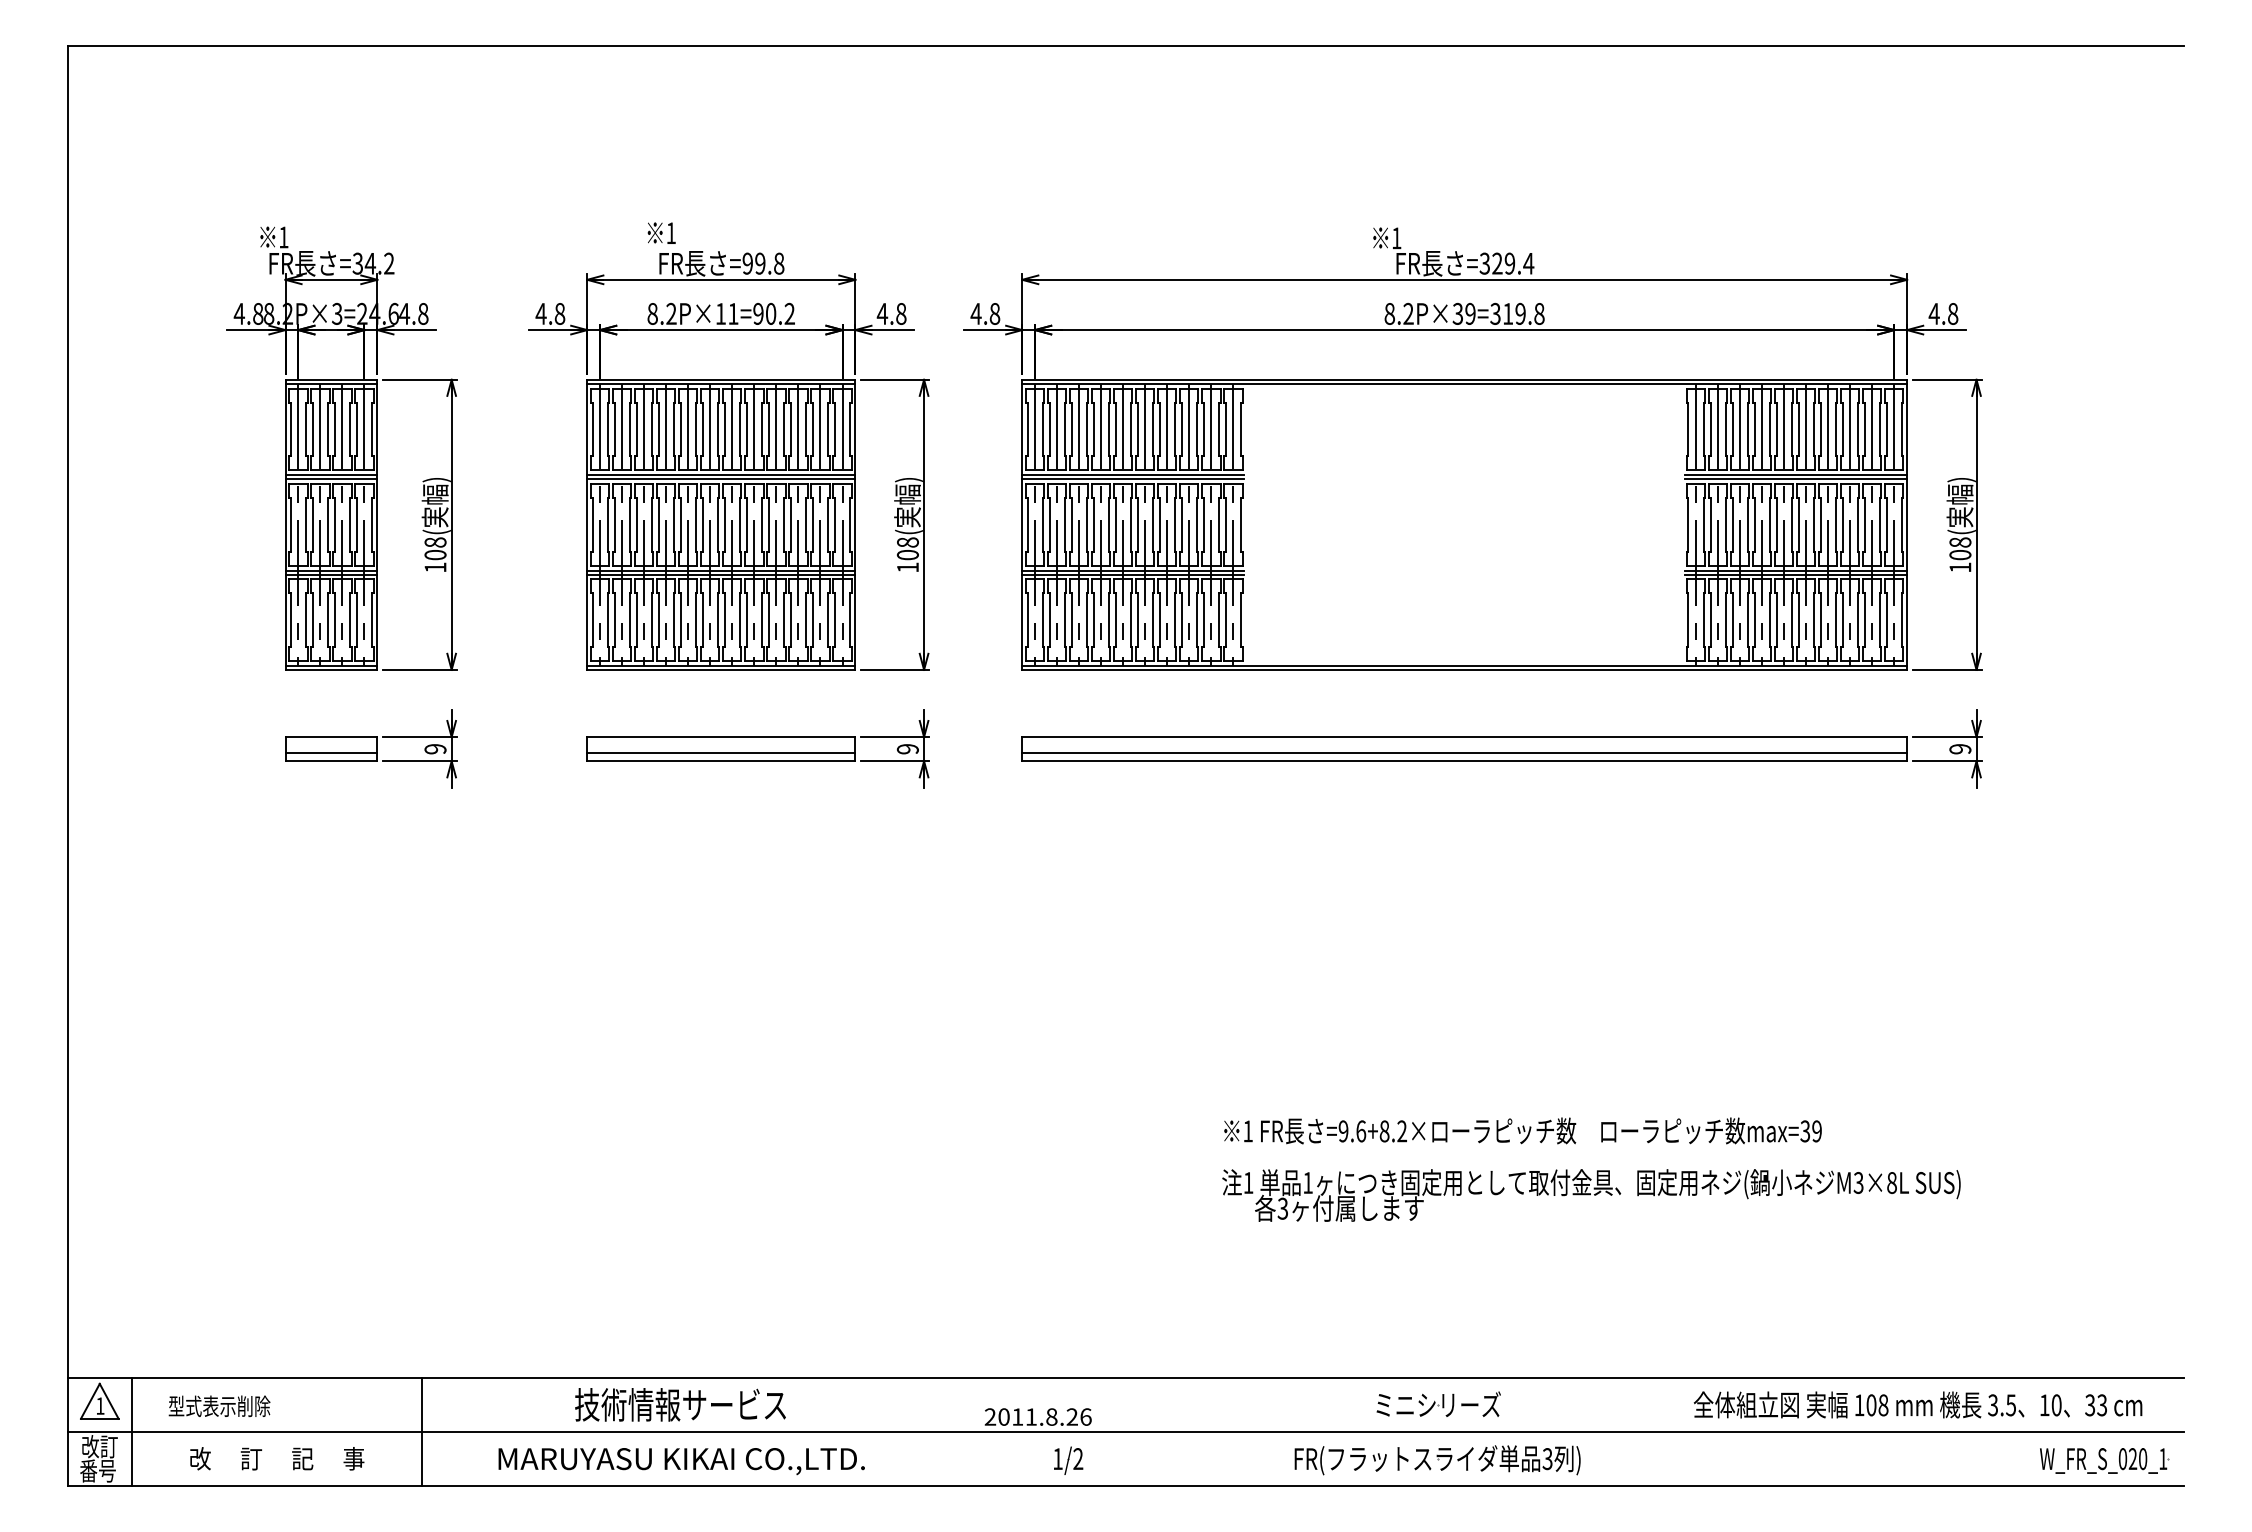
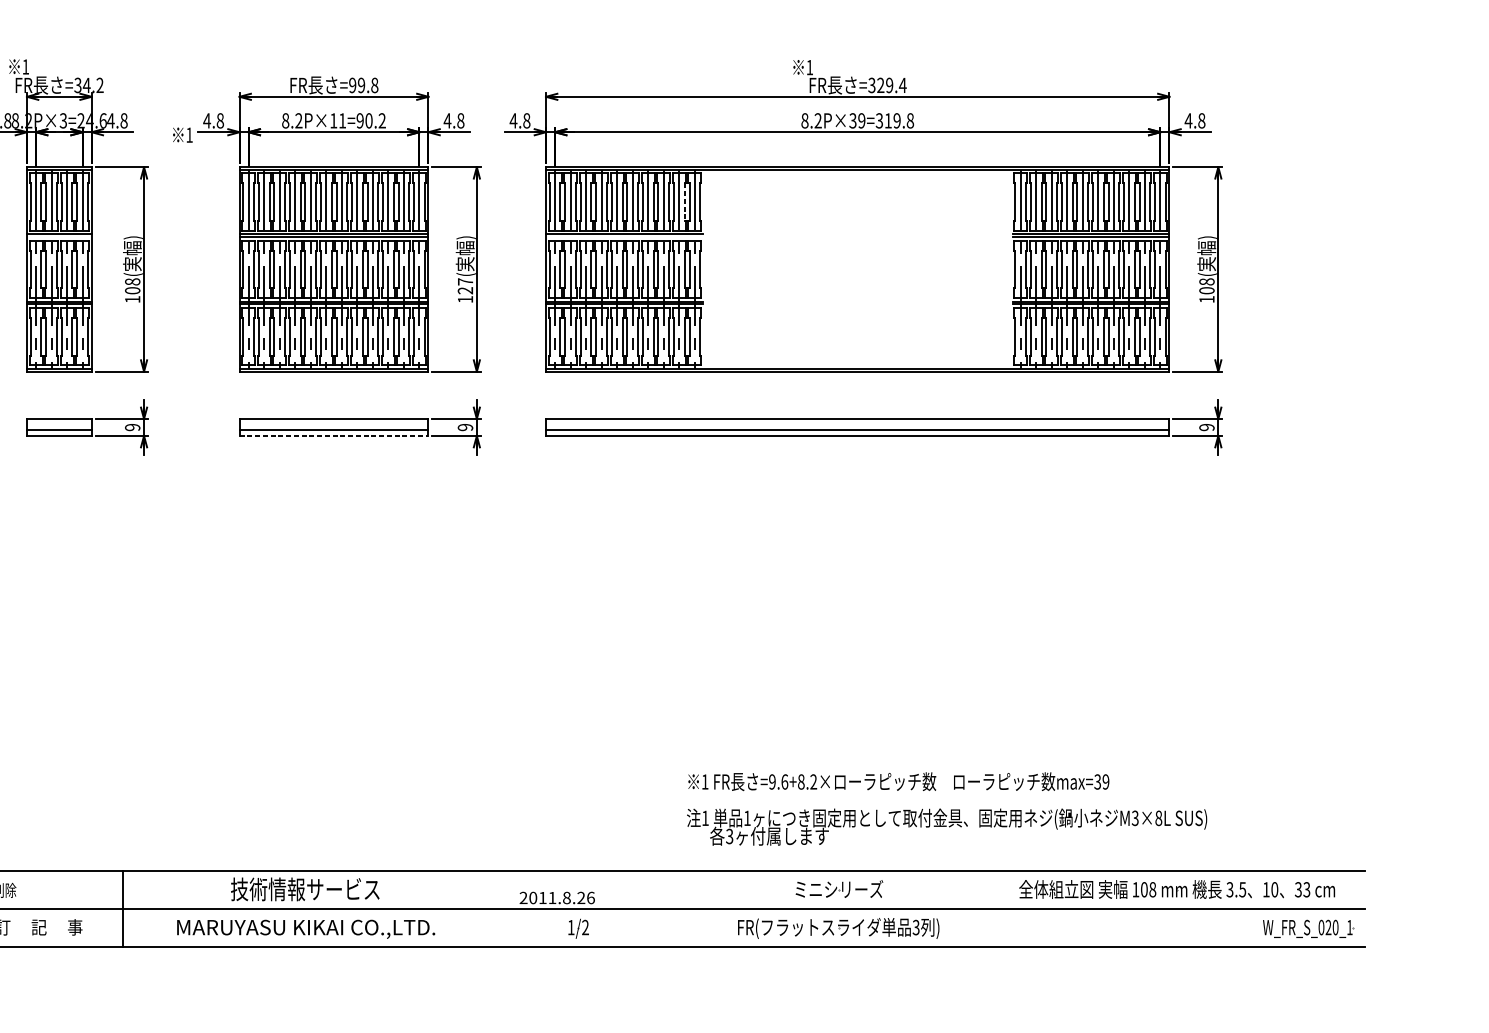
text: (661, 232) -> (182, 134), moved
line: (1218, 429) -> (684, 202), solid -> dashed
line: (331, 479) -> (59, 237), removed
line: (1133, 479) -> (624, 237), removed
text: (907, 548) -> (465, 286), 108( -> 127(
line: (721, 761) -> (334, 436), solid -> dashed
text: (1591, 1169) -> (947, 808), moved

